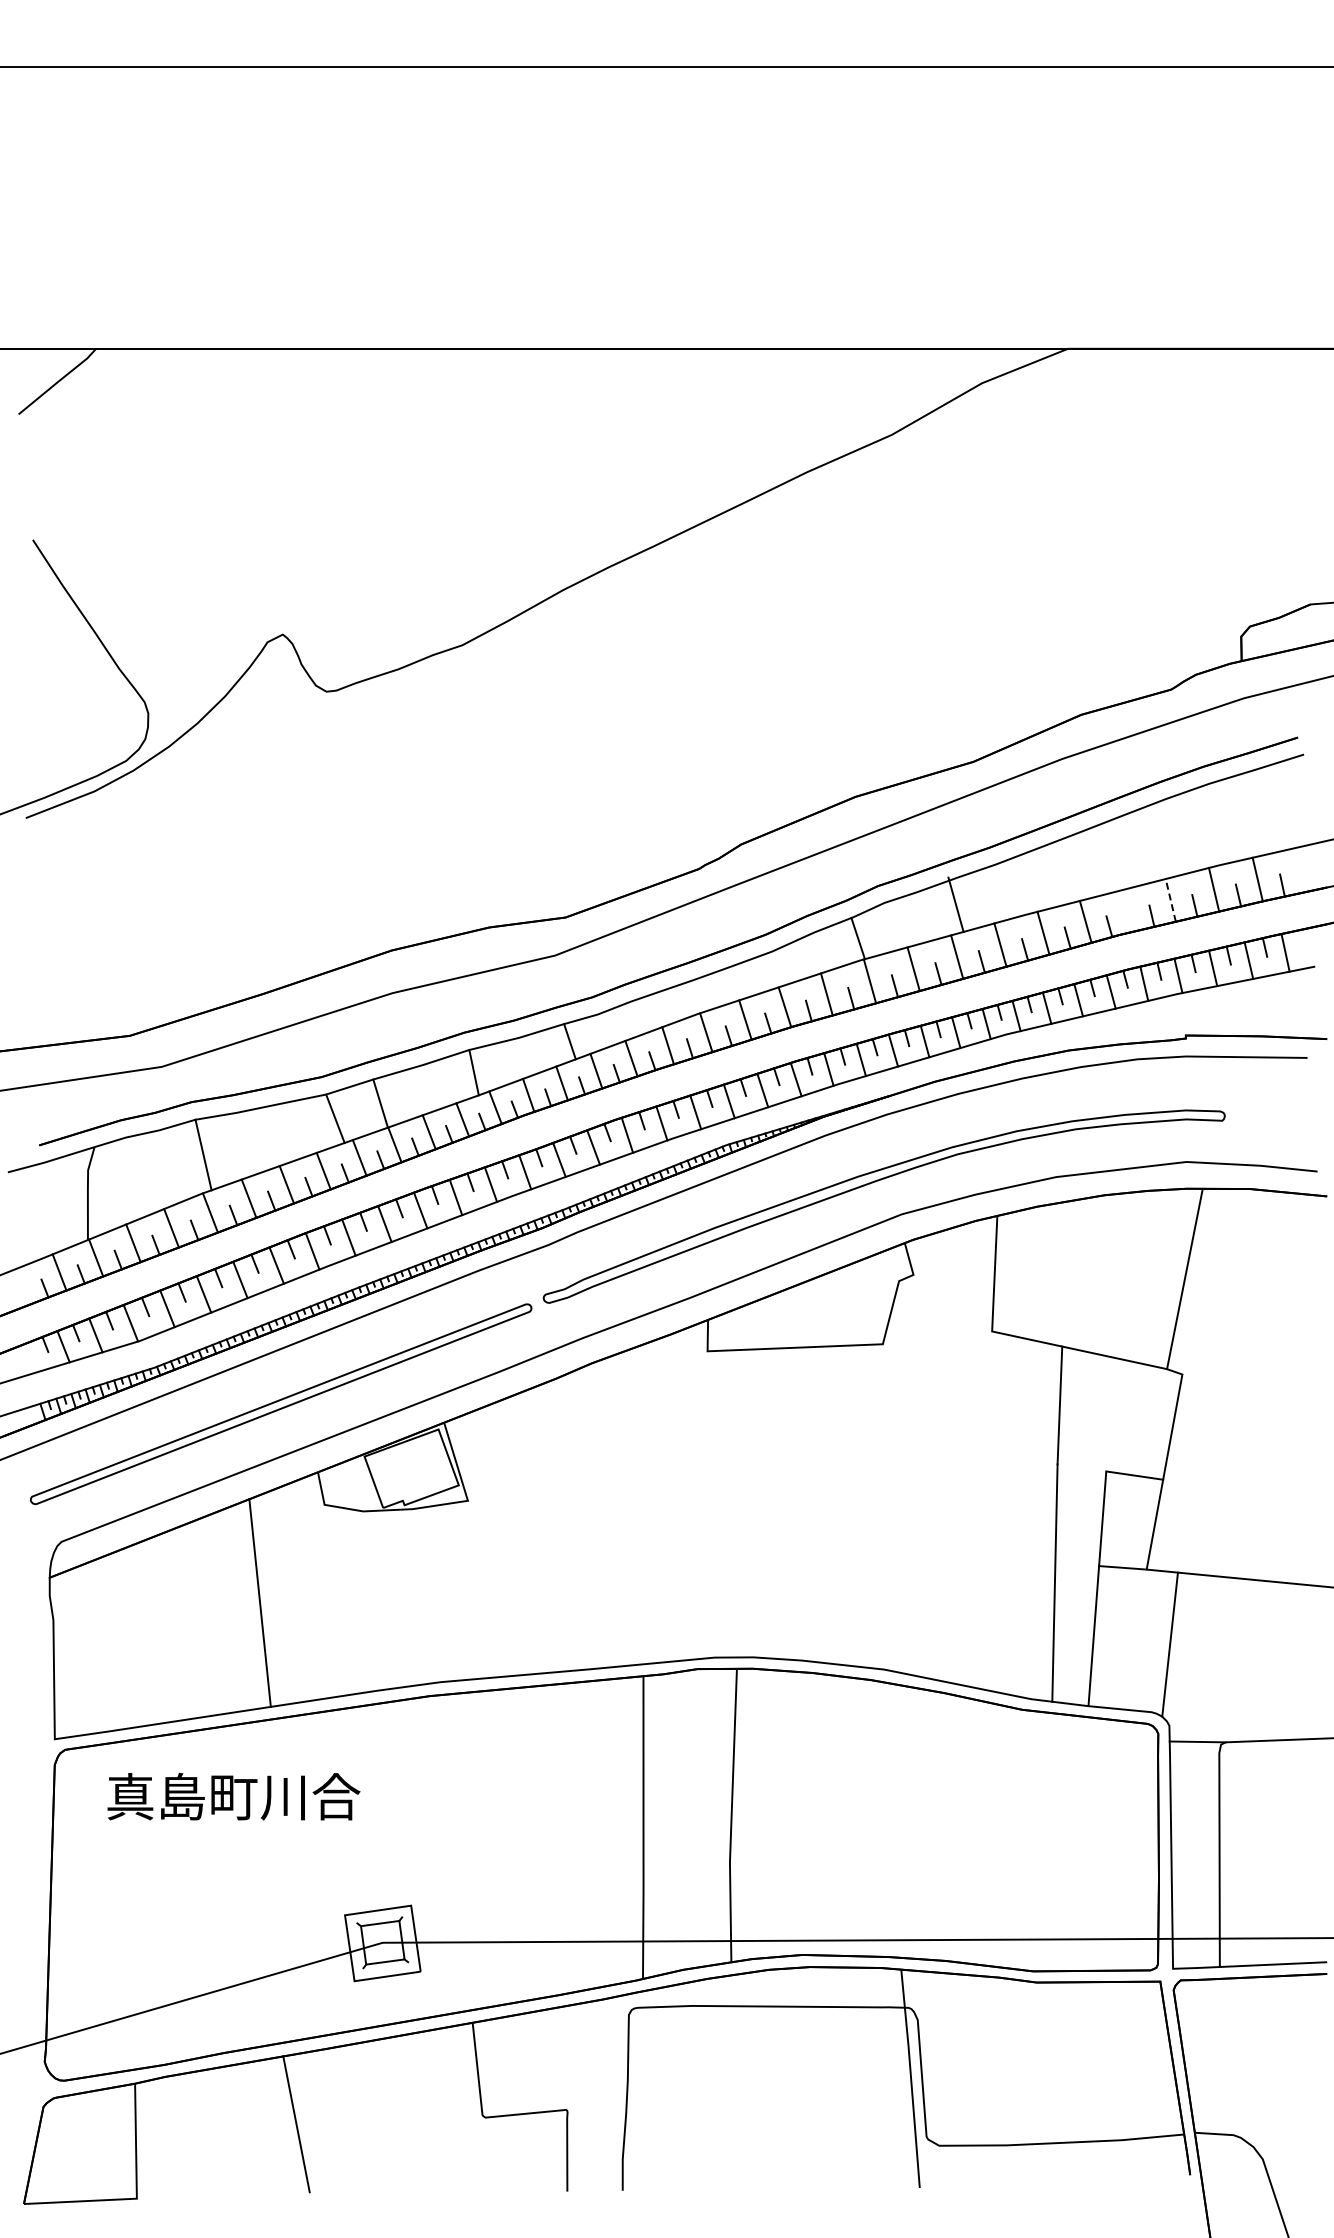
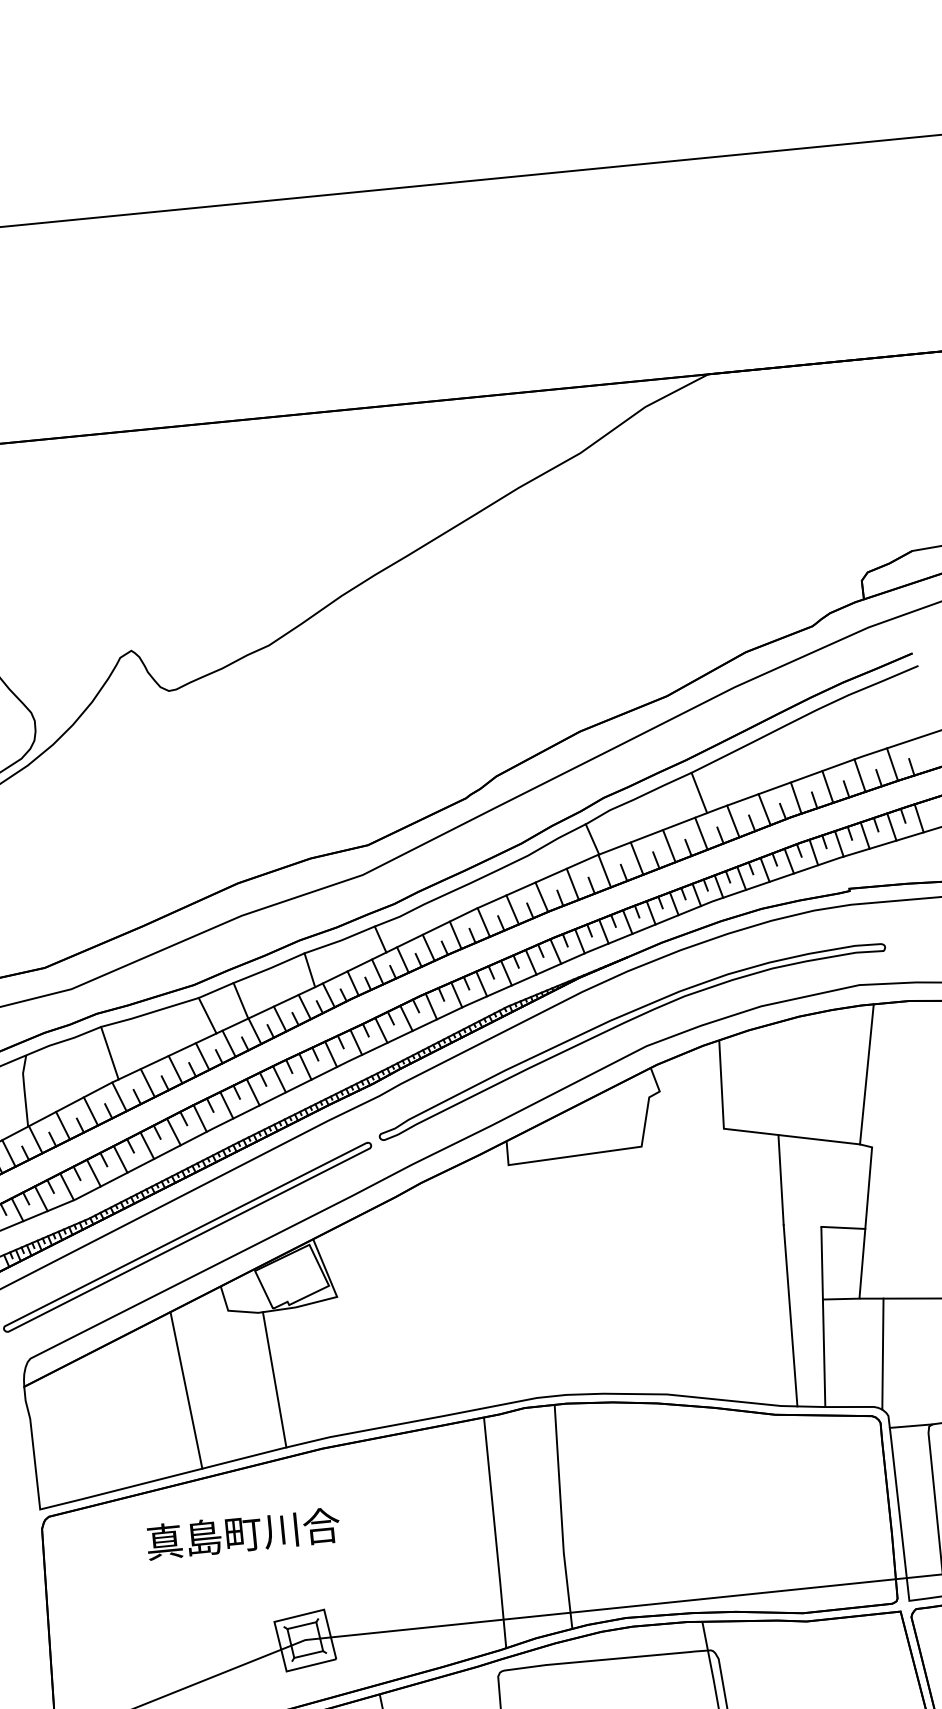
line: (1170, 900) -> (827, 787), dashed -> solid
line: (955, 904) -> (698, 792), moved
line: (1128, 910) -> (796, 797), added
line: (375, 1600) -> (274, 1379), added
text: (233, 1796) -> (243, 1533), moved

